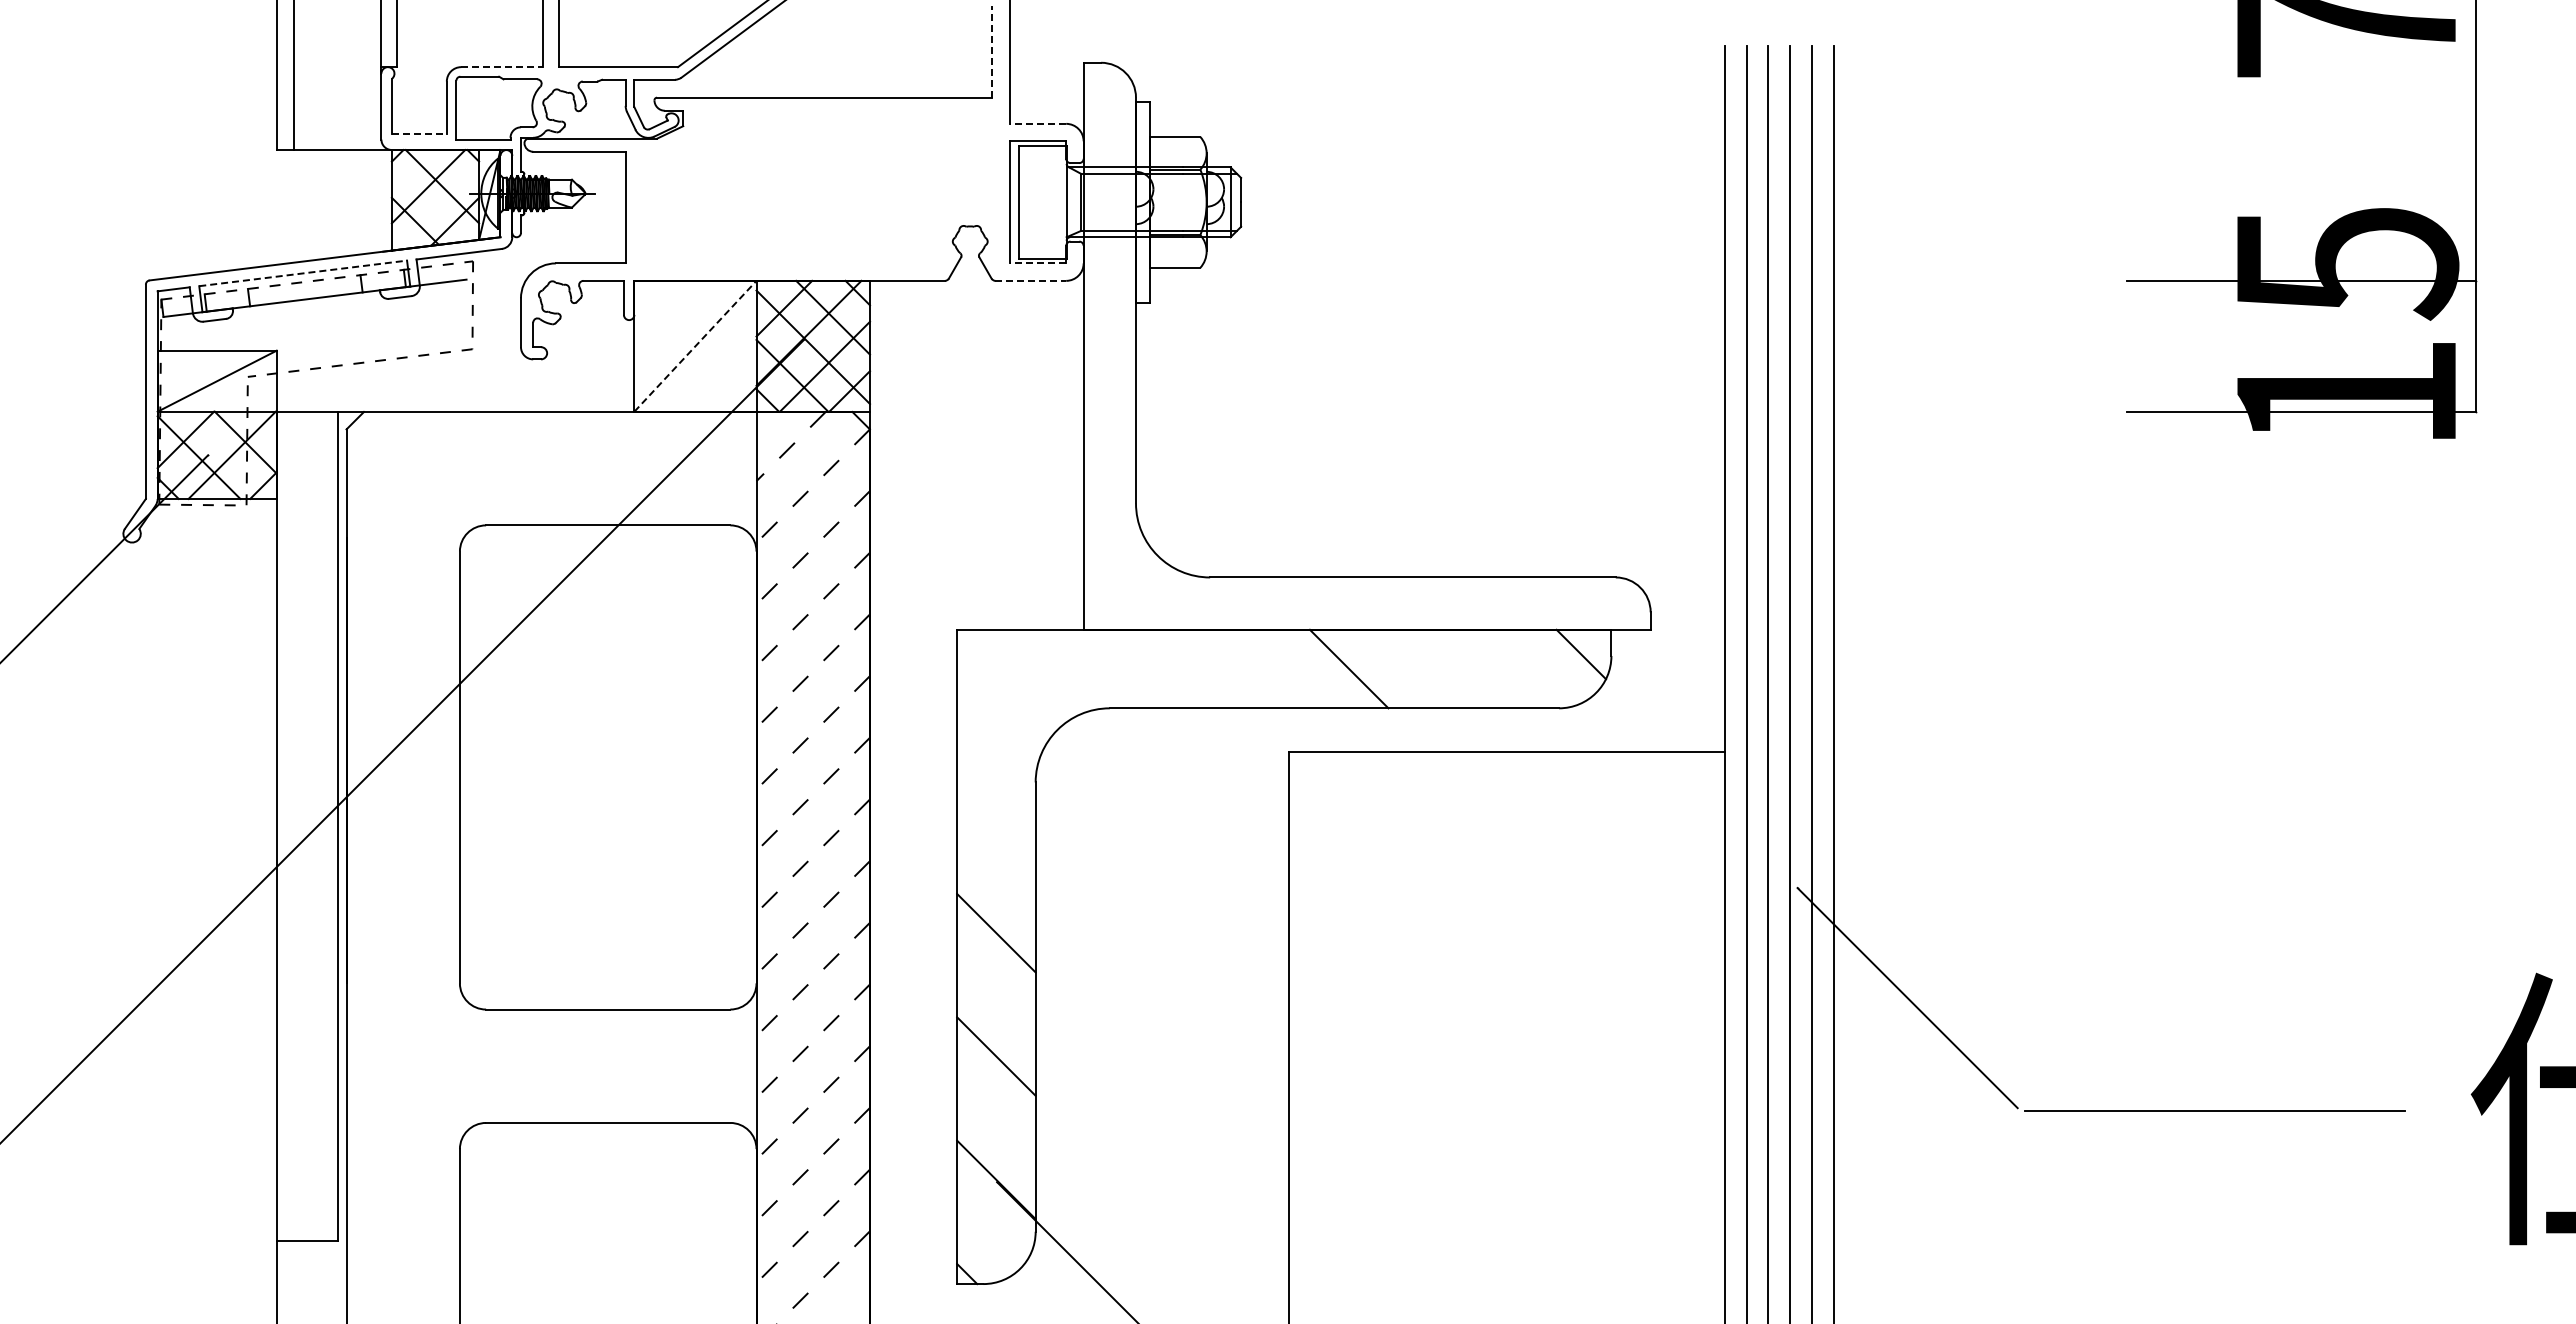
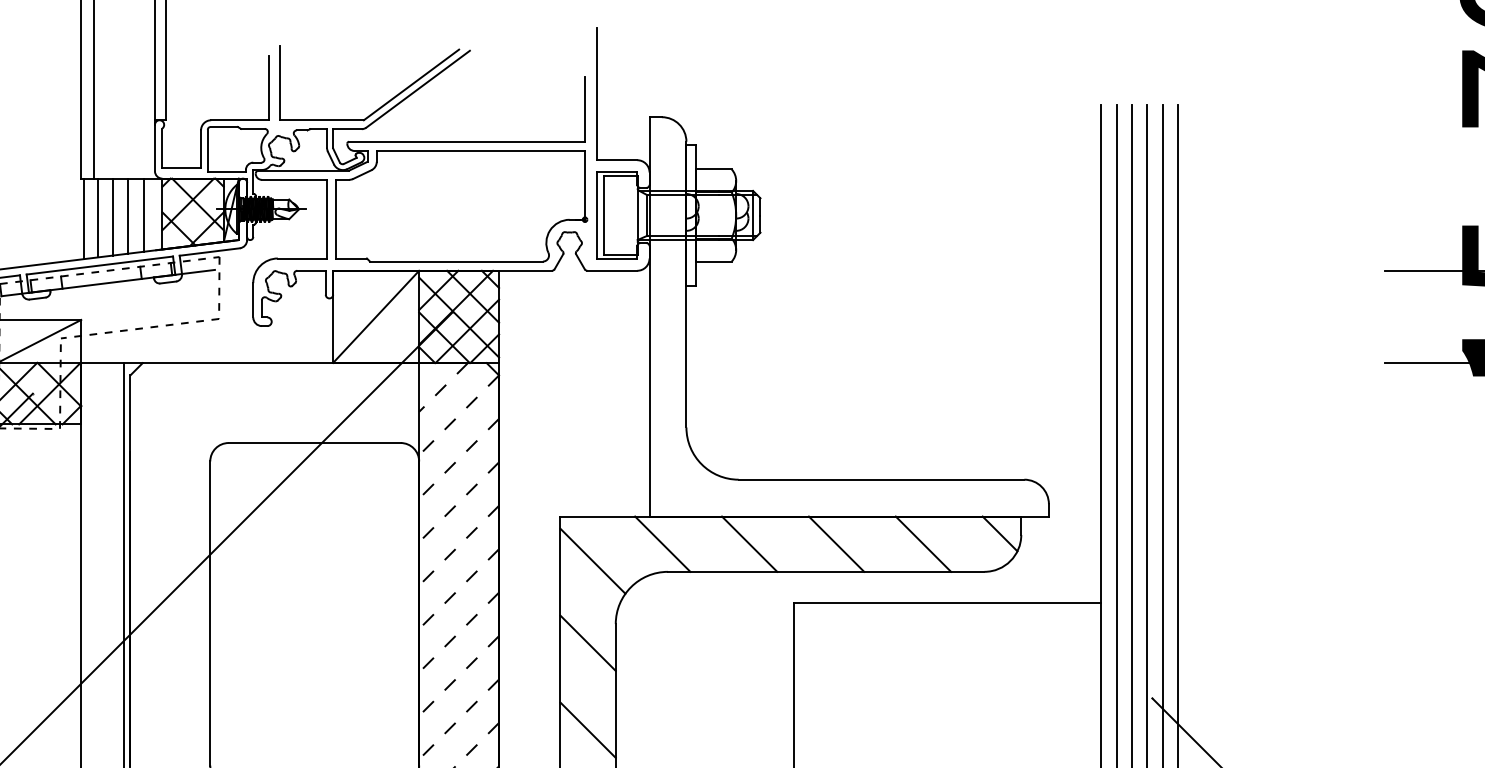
line: (992, 51) -> (585, 109), dashed -> solid
line: (502, 67) -> (240, 120), dashed -> solid
line: (1037, 123) -> (617, 159), dashed -> solid
line: (419, 134) -> (181, 167), dashed -> solid
part: (817, 189) -> (462, 206), added
line: (365, 201) -> (143, 214), added
line: (343, 203) -> (128, 216), added
line: (321, 204) -> (112, 217), added
line: (299, 205) -> (97, 217), added
line: (281, 207) -> (84, 219), added
line: (1037, 263) -> (617, 258), dashed -> solid
line: (303, 273) -> (100, 265), dashed -> solid
line: (1031, 280) -> (612, 270), dashed -> solid
line: (695, 345) -> (376, 316), dashed -> solid
line: (1102, 668) -> (662, 543), added
line: (1225, 668) -> (749, 543), added
line: (1472, 668) -> (923, 543), added
line: (1003, 693) -> (593, 561), added
line: (996, 809) -> (588, 643), added

